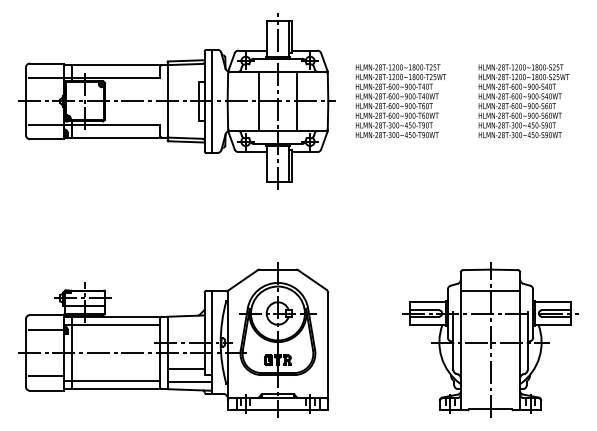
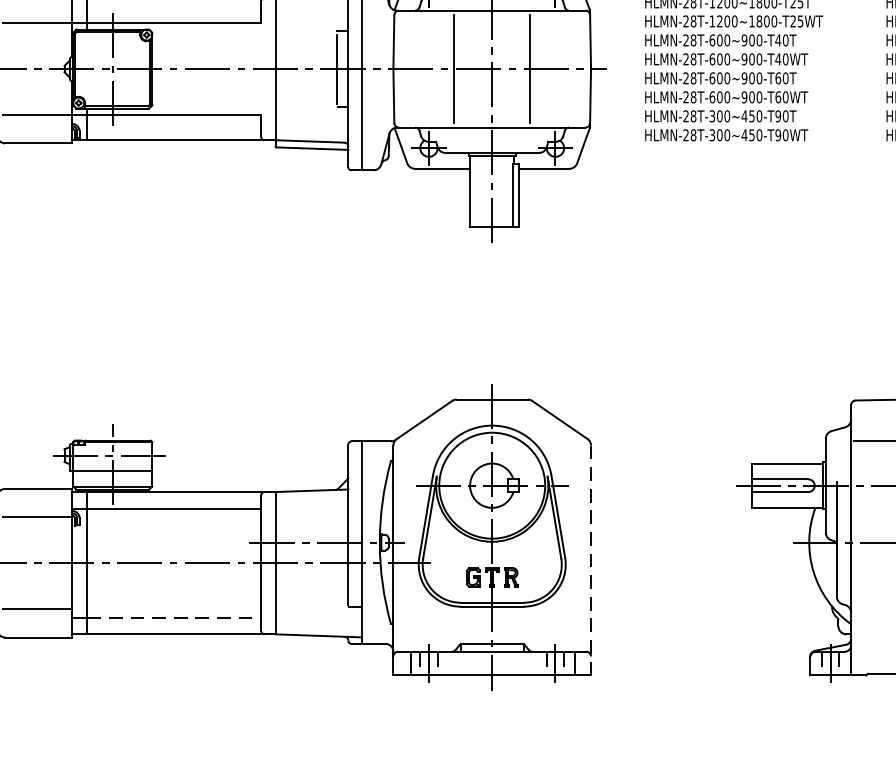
line: (328, 351) -> (591, 560), solid -> dashed
line: (185, 369) -> (310, 595), removed
line: (115, 380) -> (173, 617), solid -> dashed
line: (189, 381) -> (318, 619), removed

